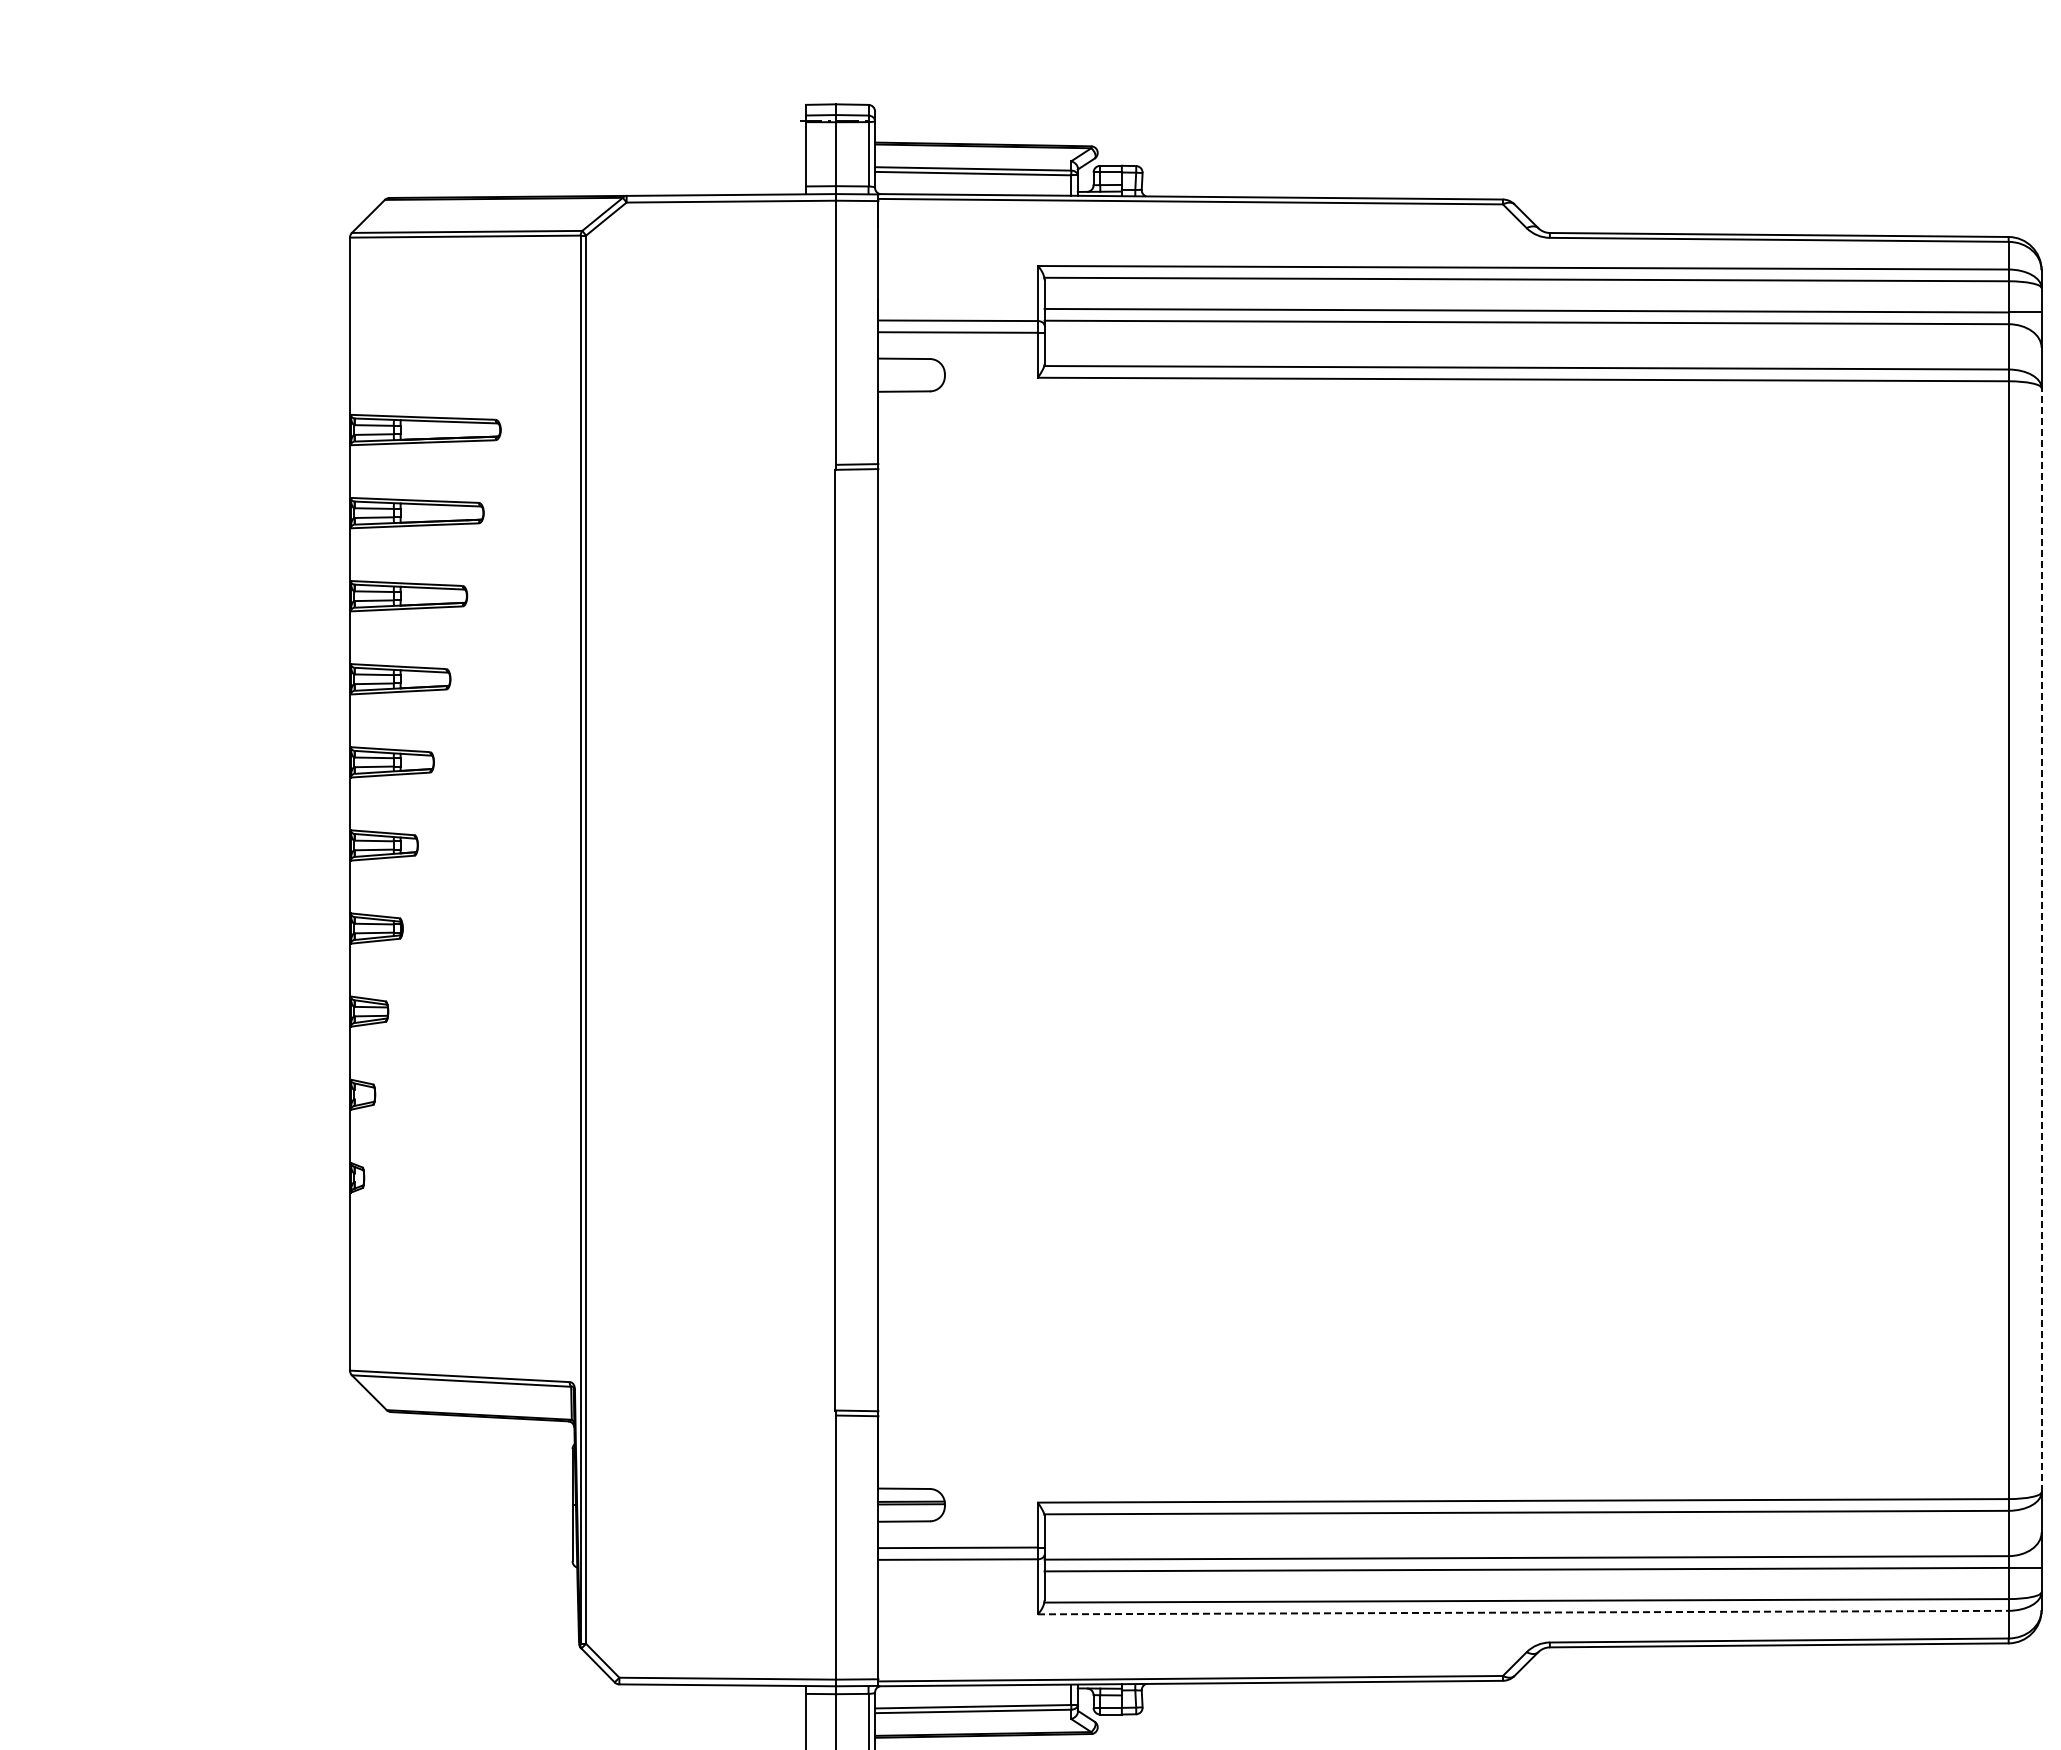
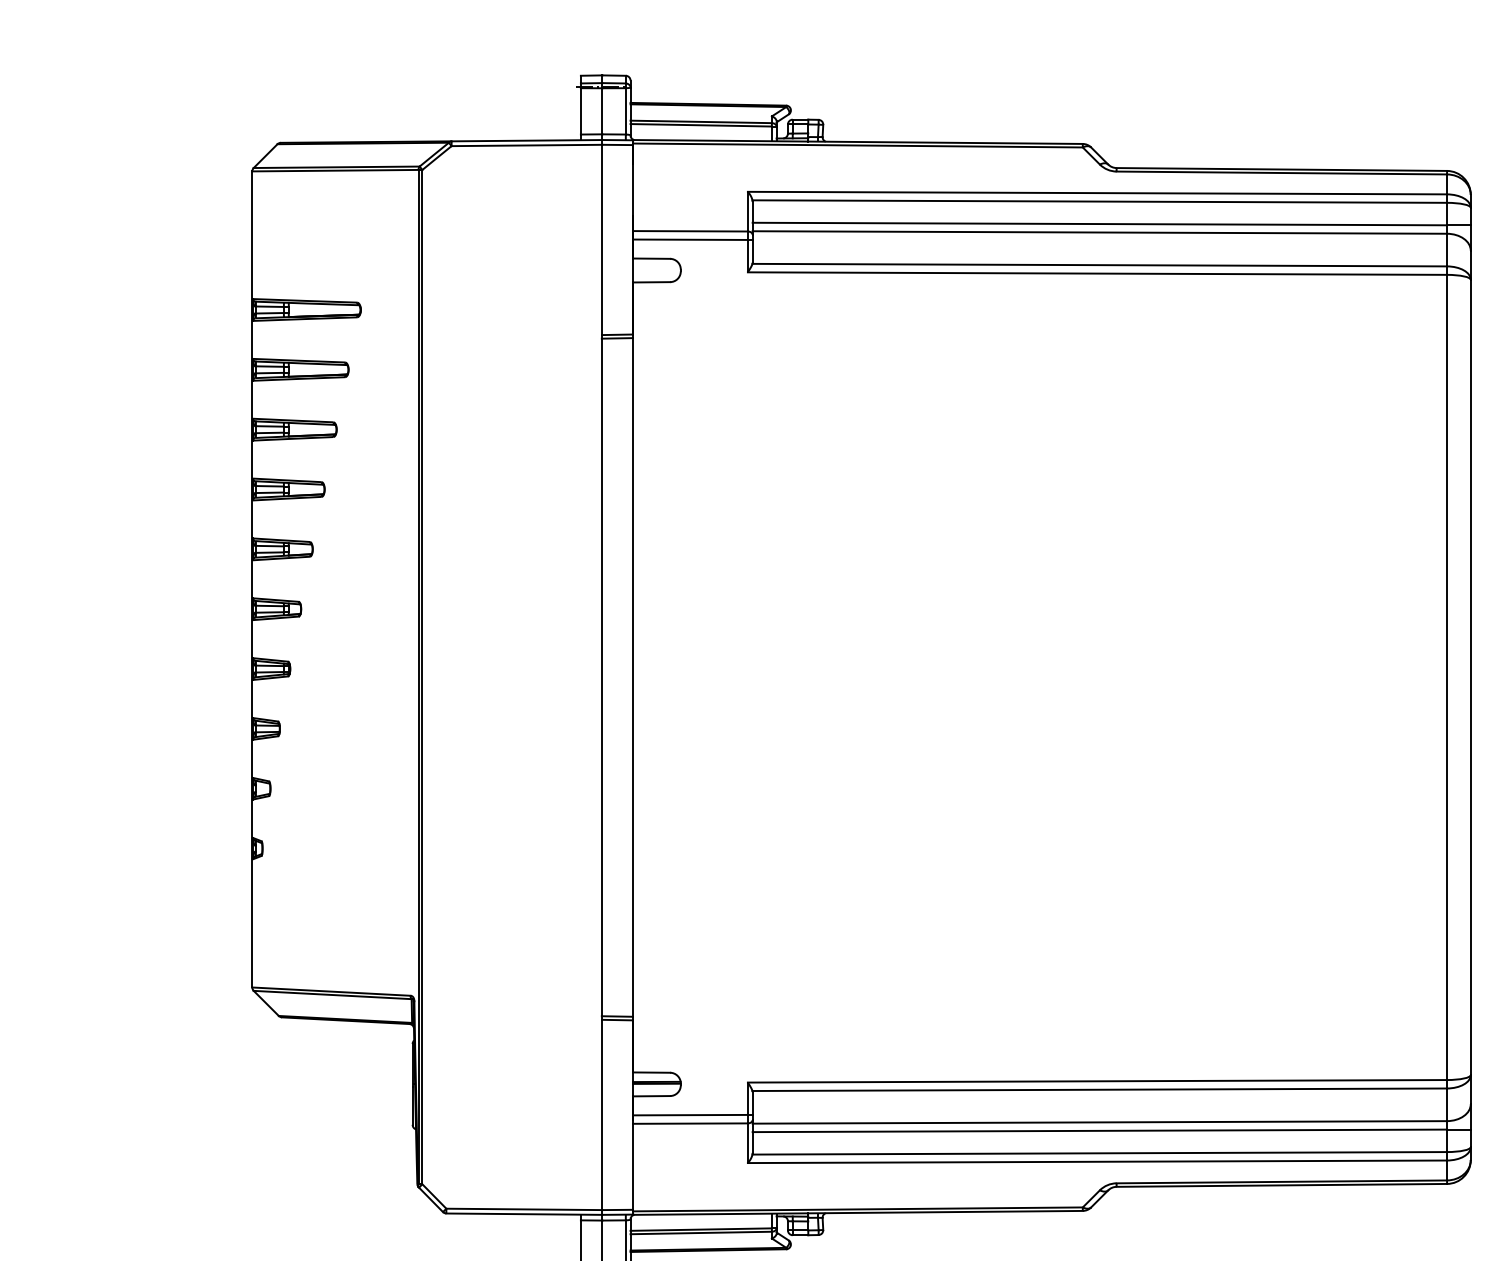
line: (2041, 939) -> (1470, 676), dashed -> solid
line: (1523, 1612) -> (1097, 1161), dashed -> solid

